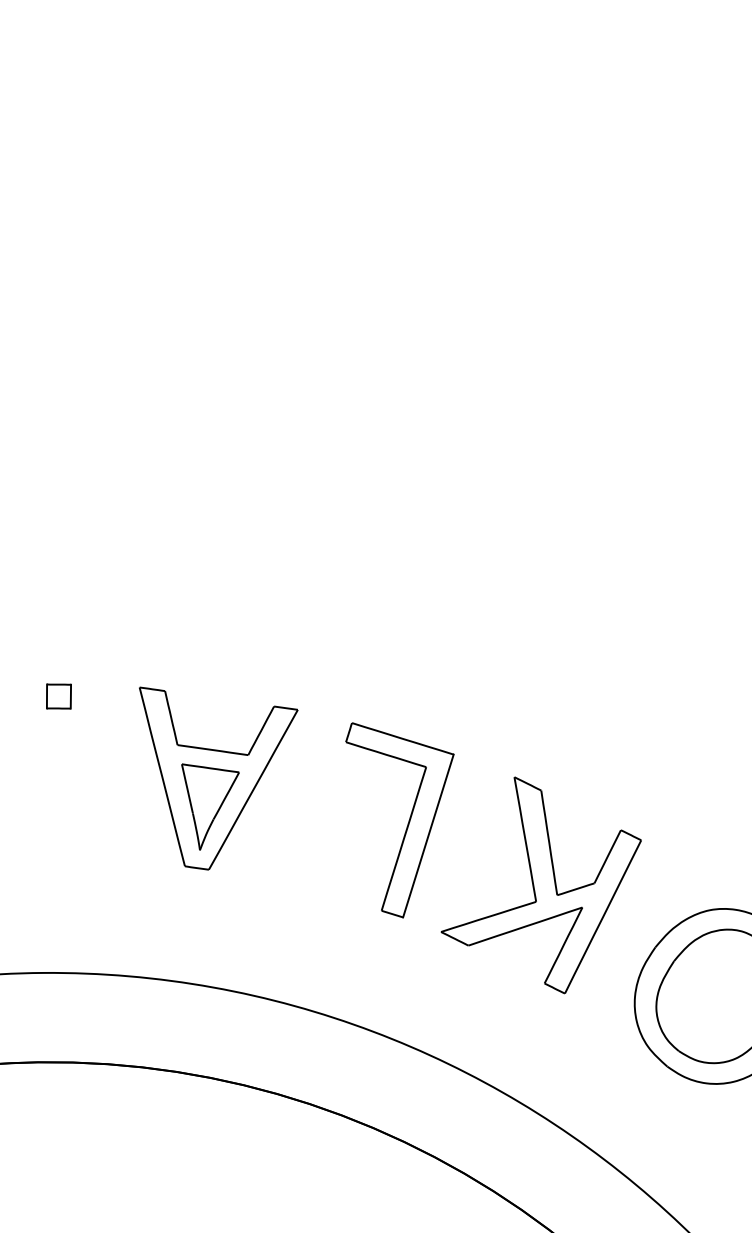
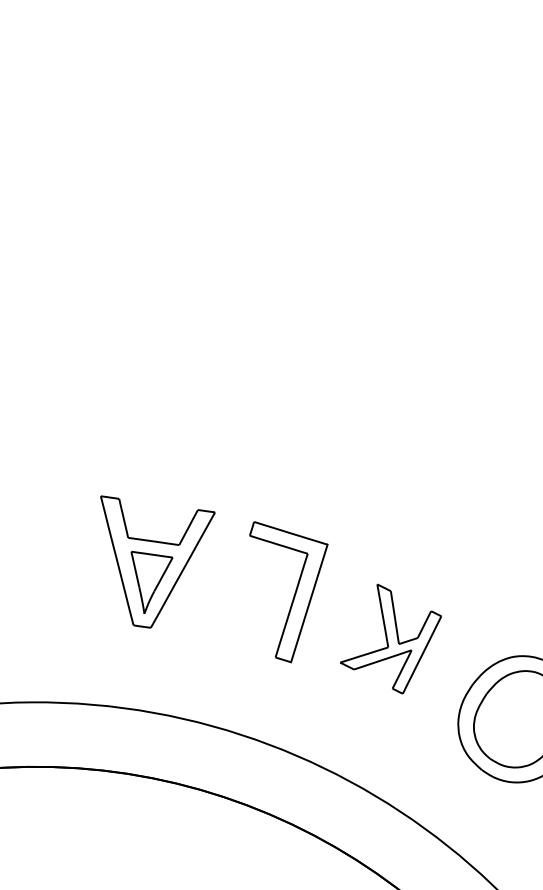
part: (58, 696) -> (42, 502), removed
part: (540, 884) -> (390, 638), size x0.7

